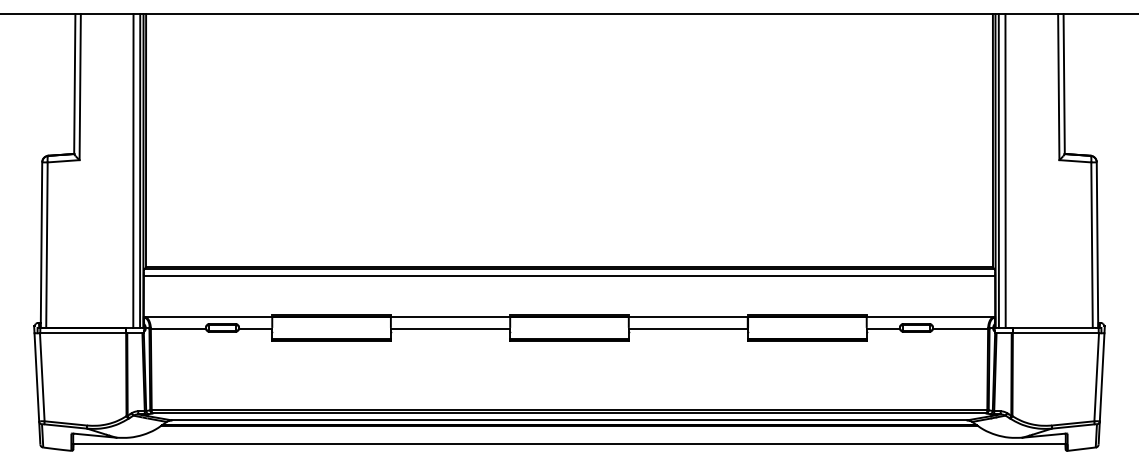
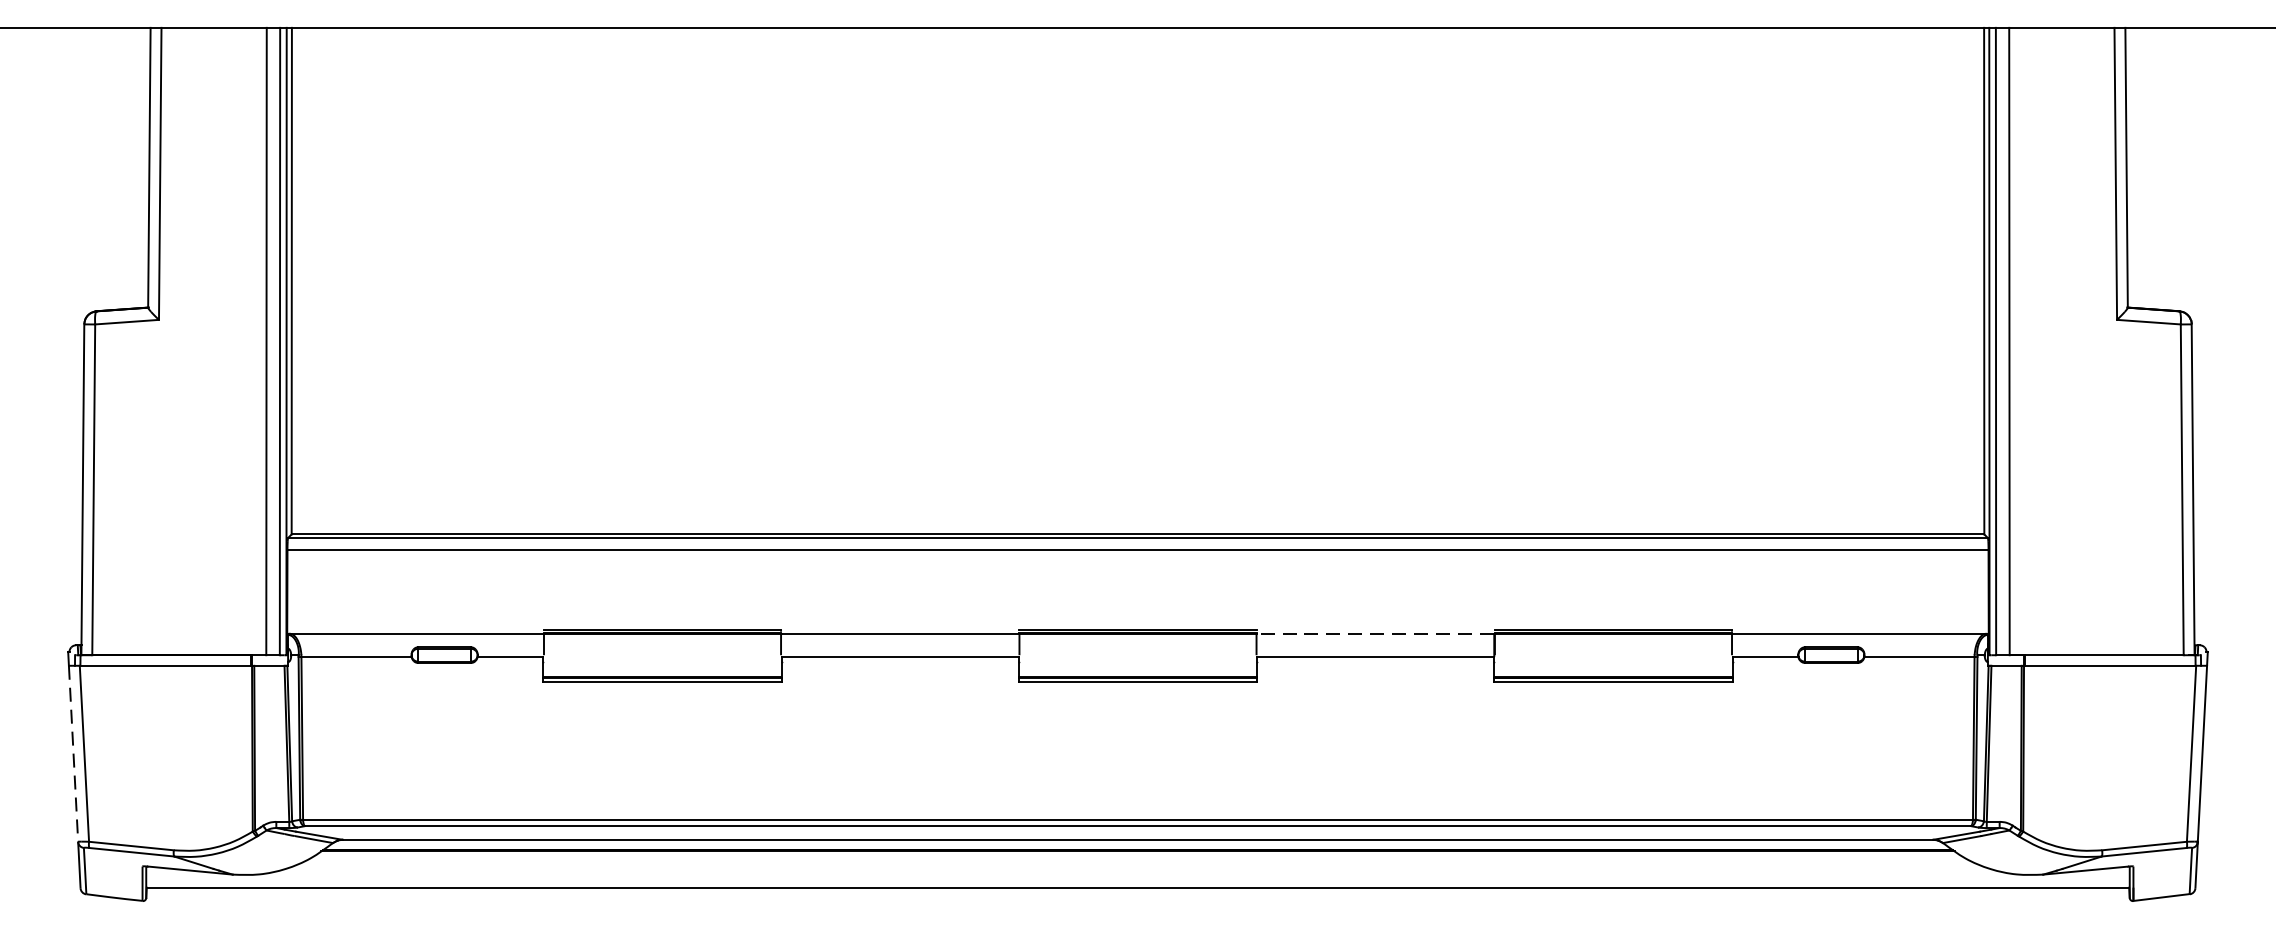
line: (687, 317) -> (1373, 634), solid -> dashed
line: (36, 377) -> (72, 754), solid -> dashed

